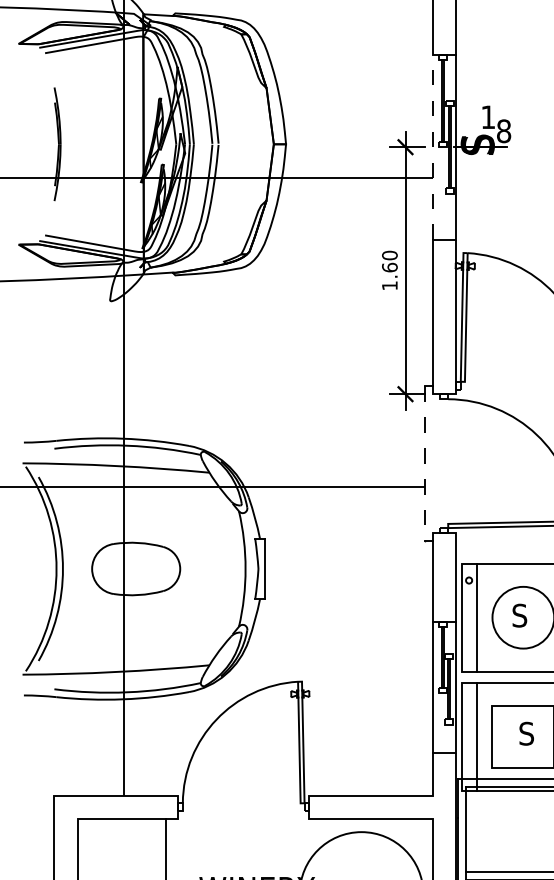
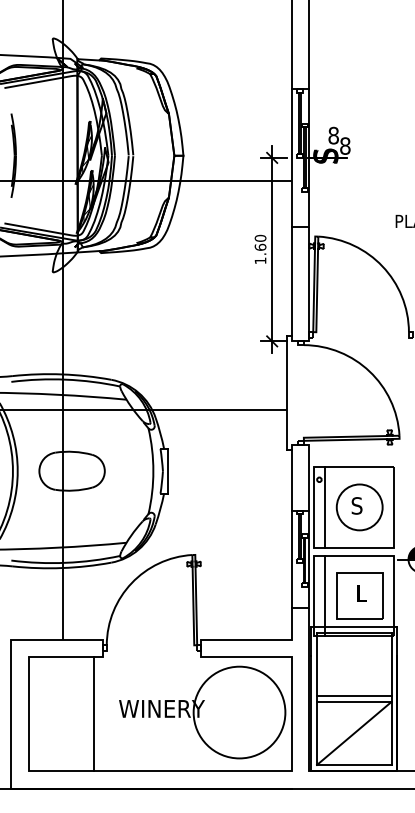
text: (488, 117) -> (333, 135), 1 -> 8
line: (432, 146) -> (292, 157), dashed -> solid
line: (424, 464) -> (286, 393), dashed -> solid
text: (525, 733) -> (361, 593), S -> L

